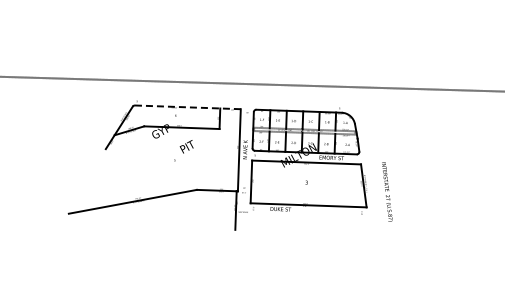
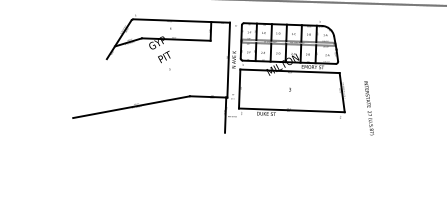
line: (187, 107) -> (181, 21), dashed -> solid
text: (186, 146) -> (164, 56), moved
text: (387, 191) -> (369, 107), moved

